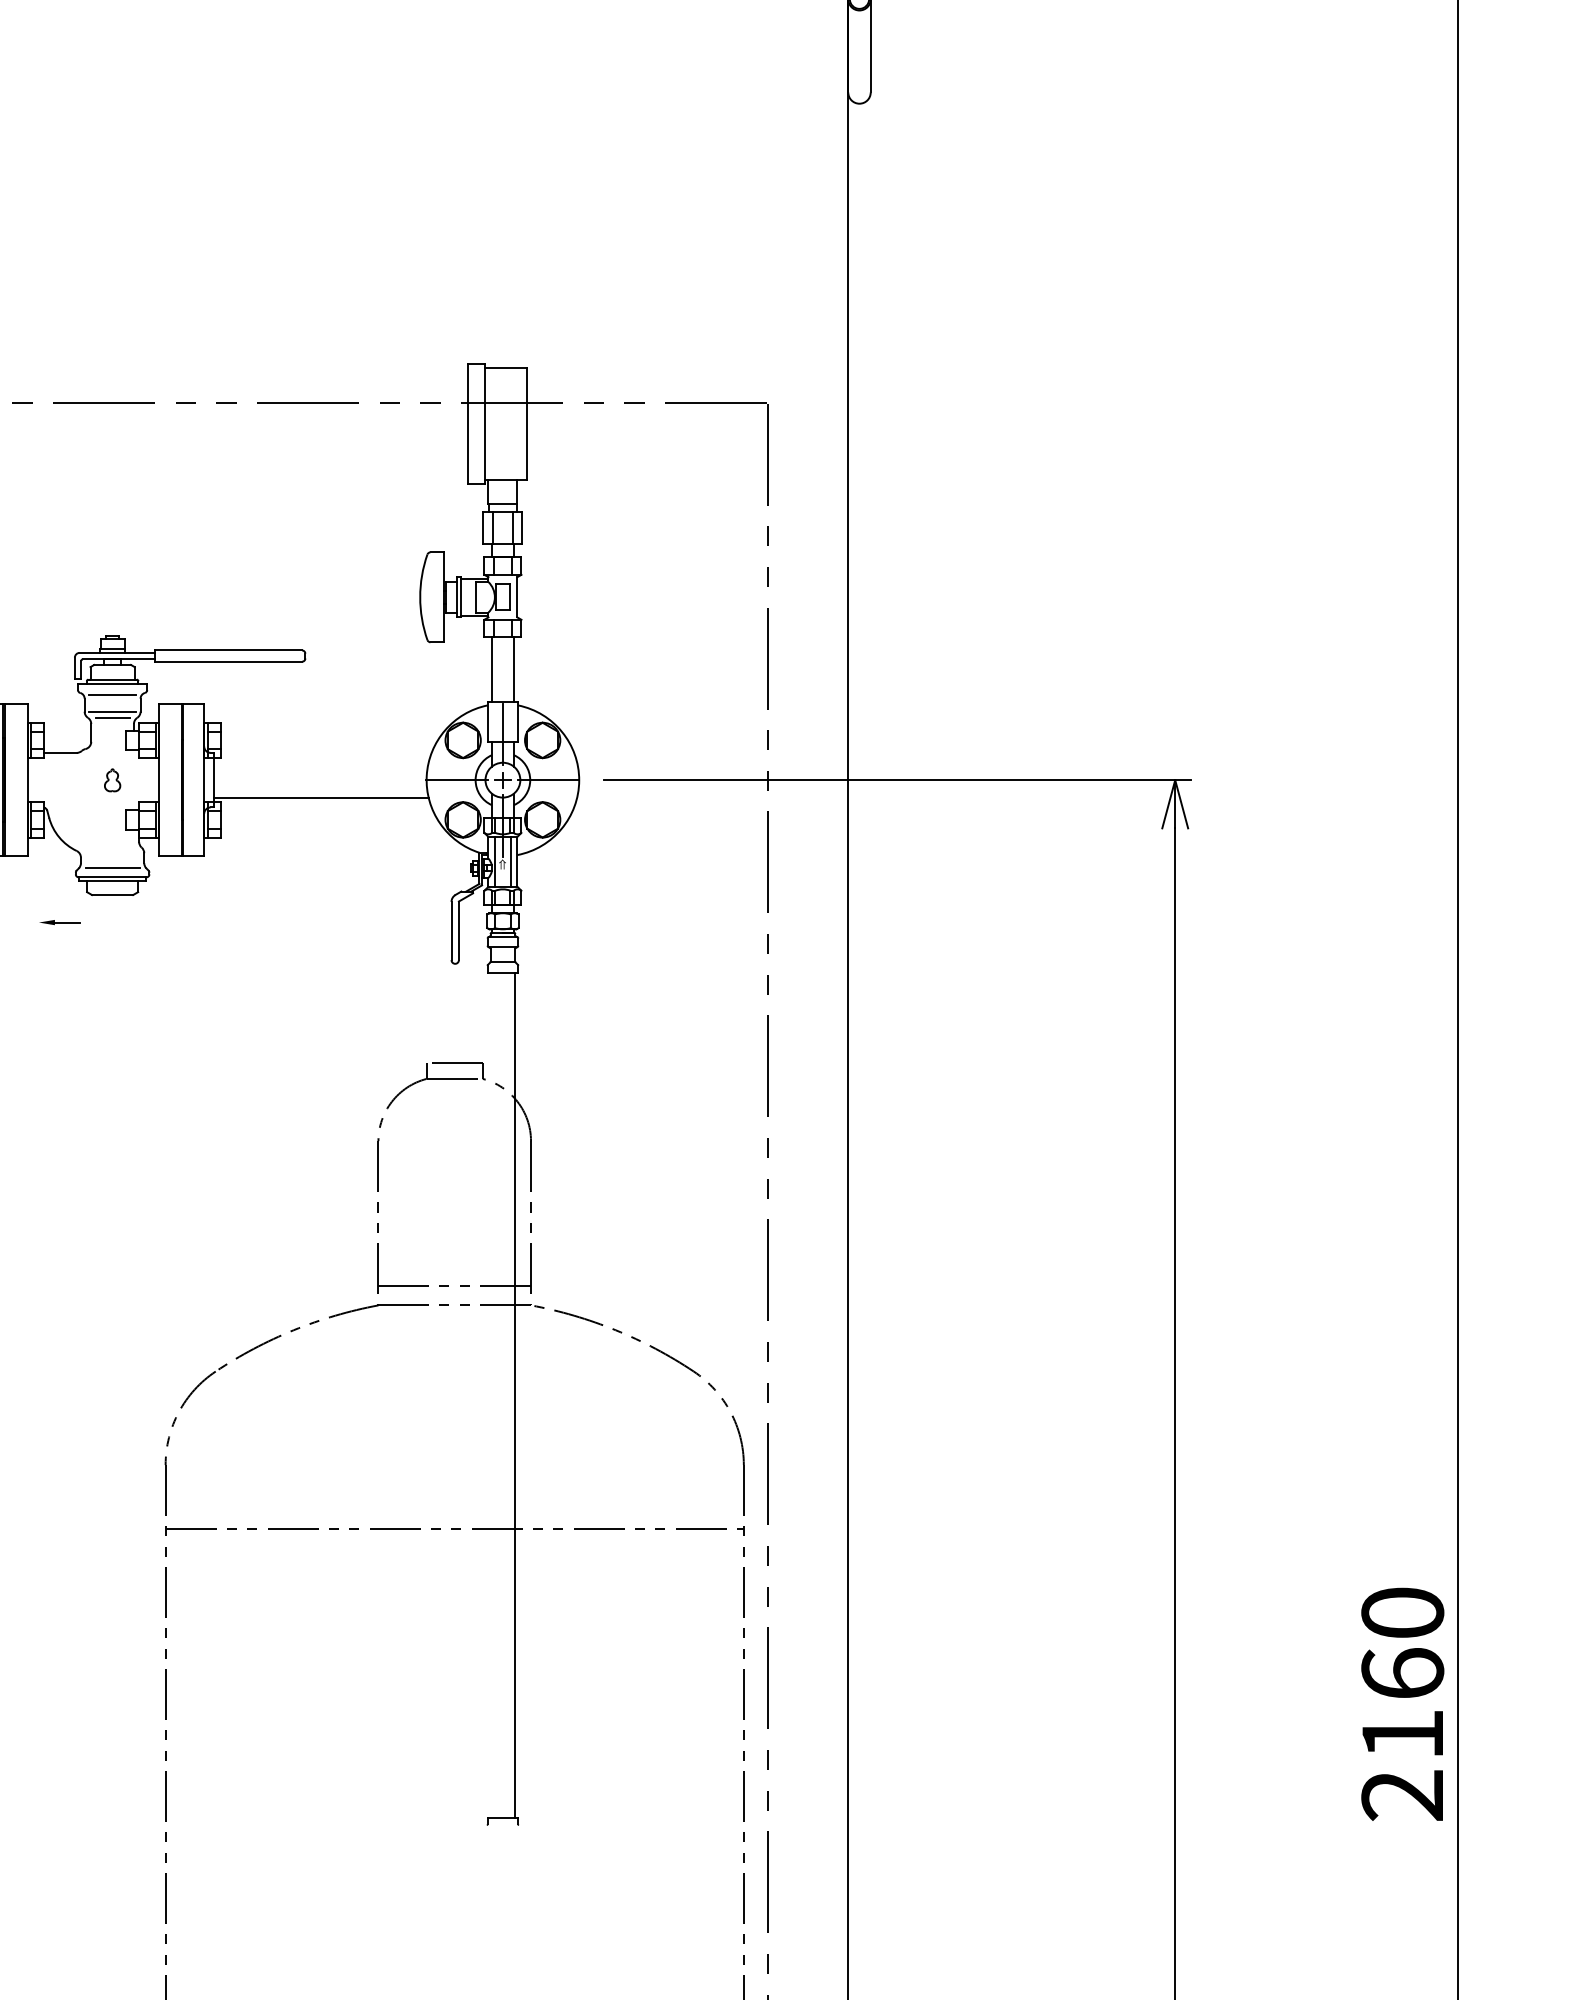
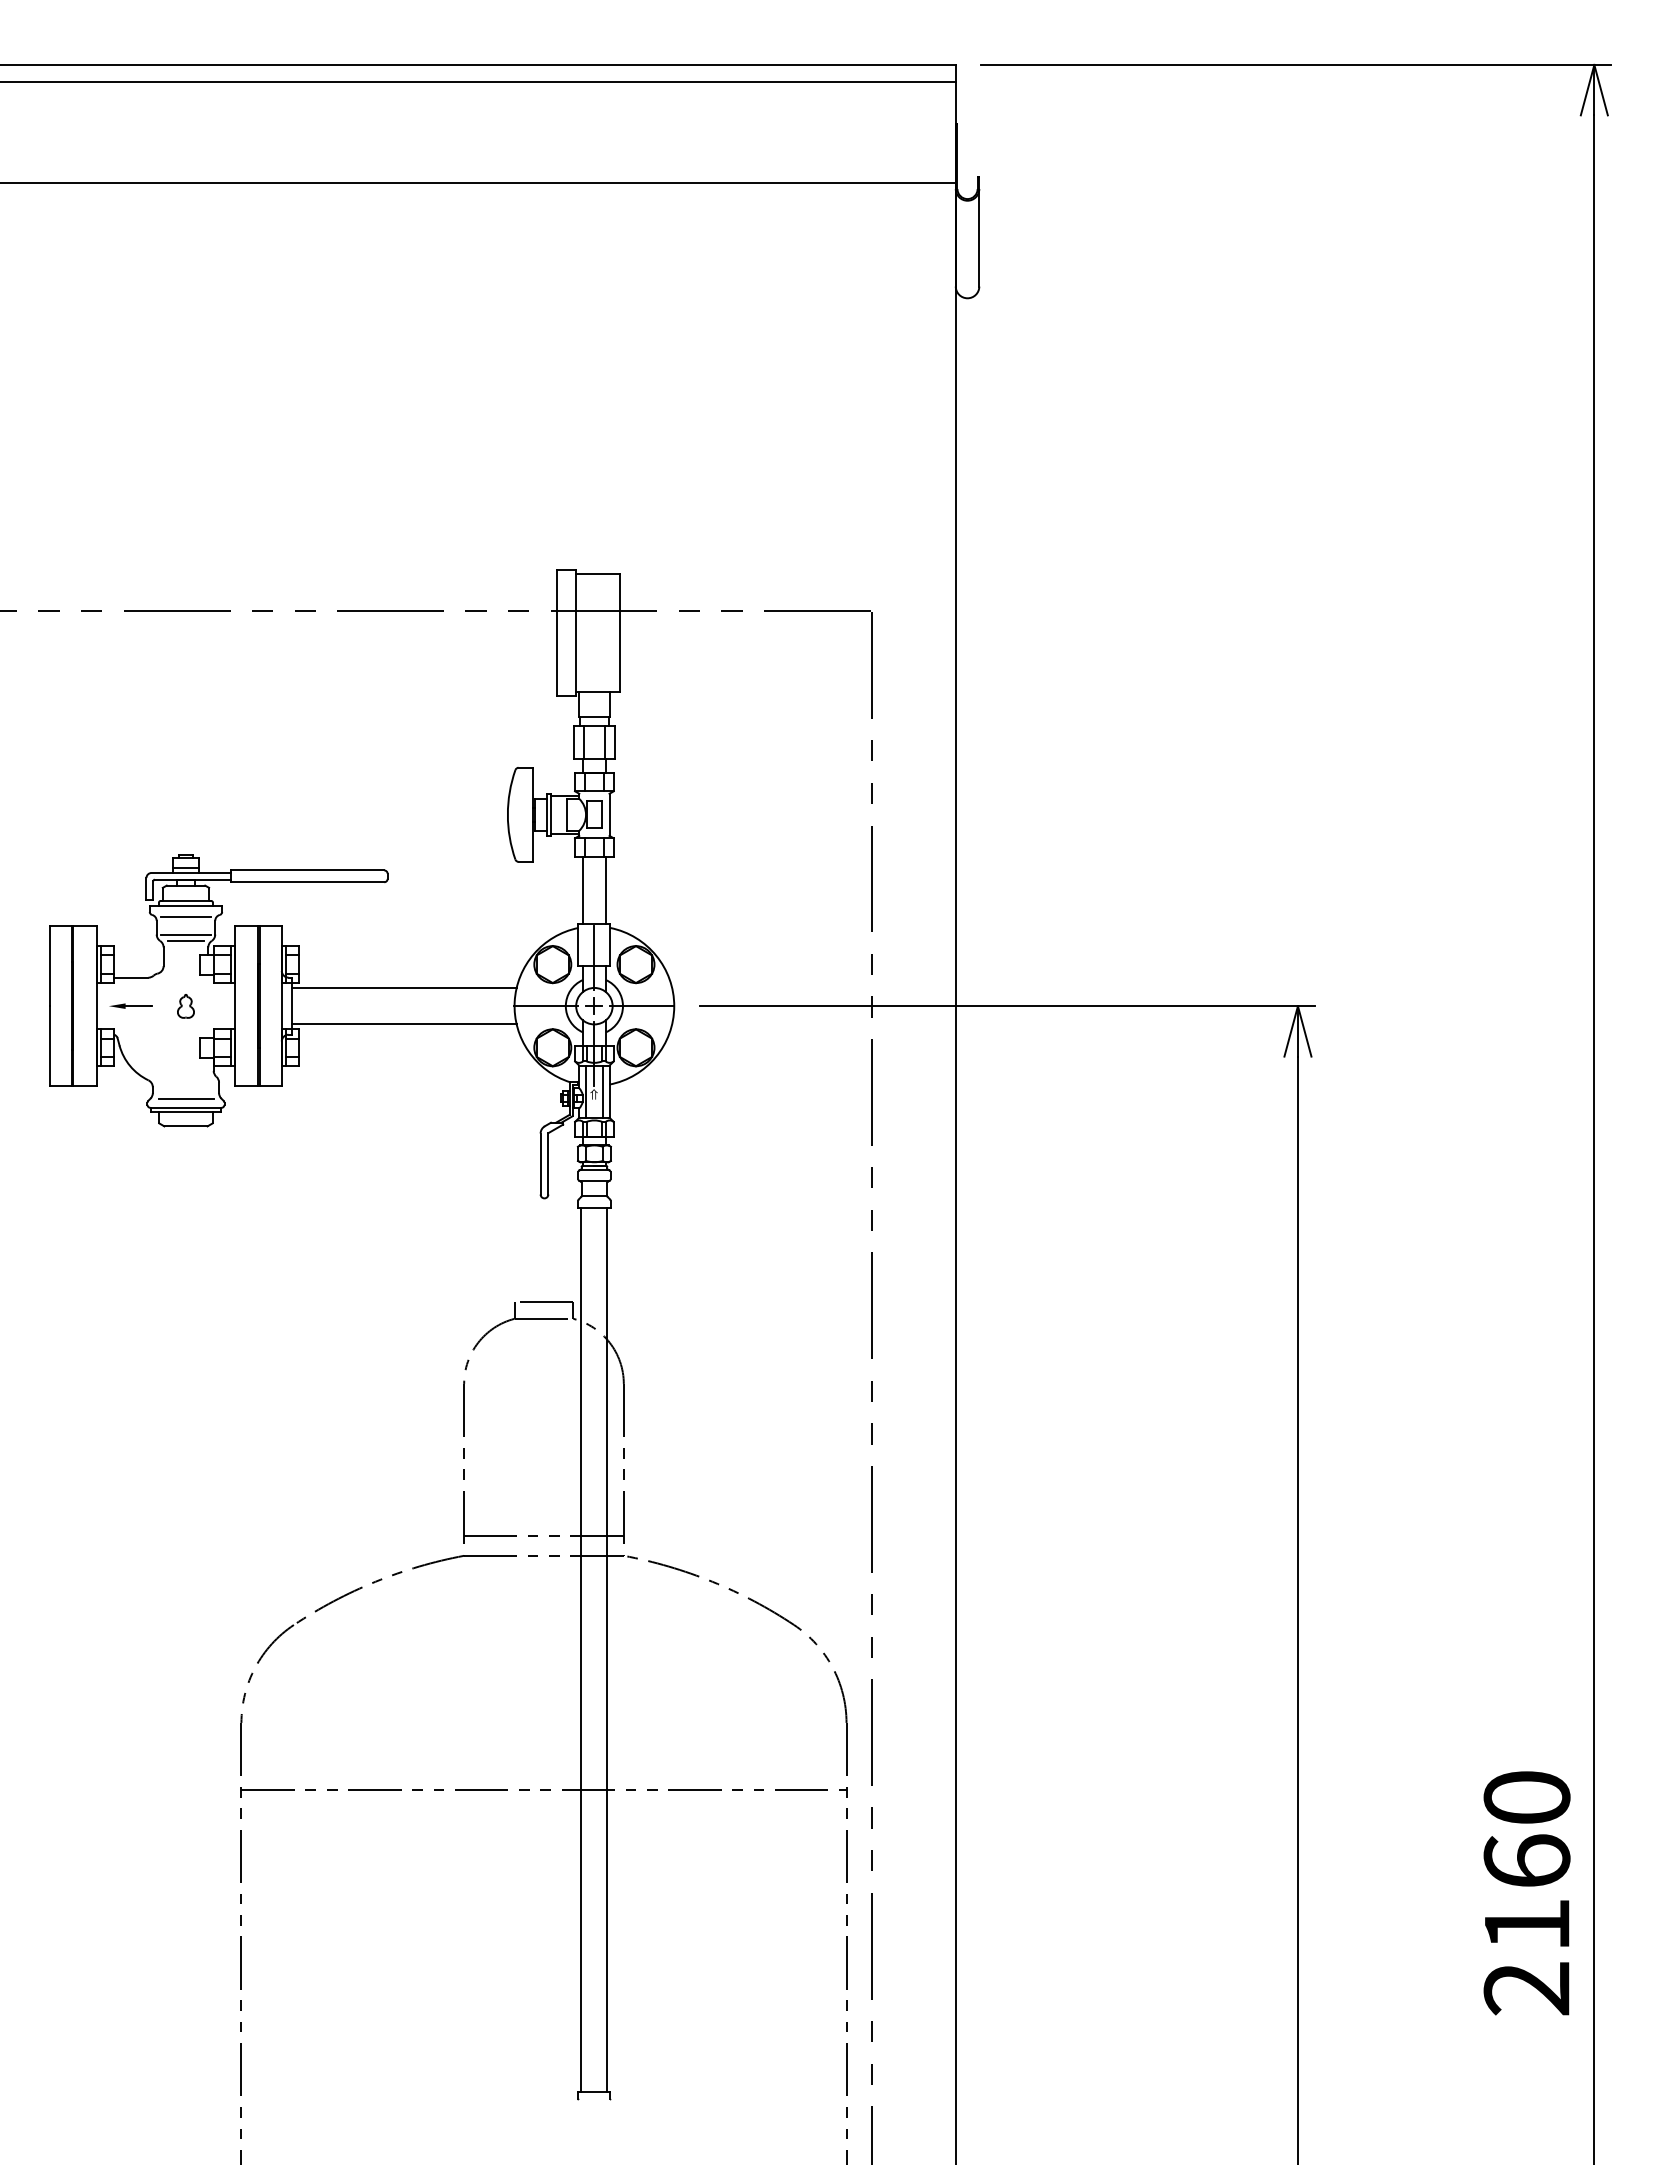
line: (320, 762) -> (403, 987), added
part: (59, 921) -> (130, 1005), moved
line: (490, 1394) -> (581, 1649), added
text: (1402, 1704) -> (1526, 1893), moved

